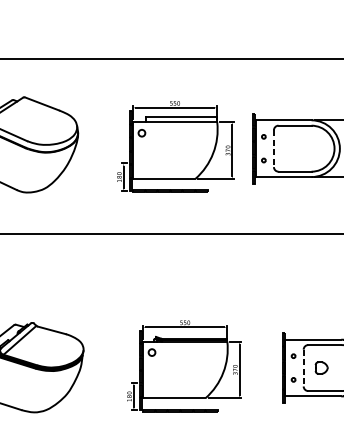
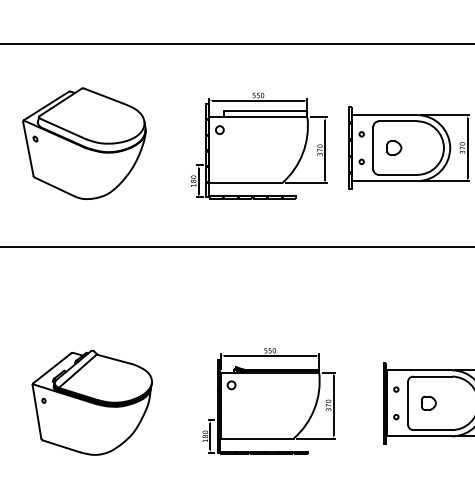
part: (292, 148) -> (394, 147), added
line: (273, 149) -> (373, 148), dashed -> solid
line: (304, 368) -> (408, 403), dashed -> solid

